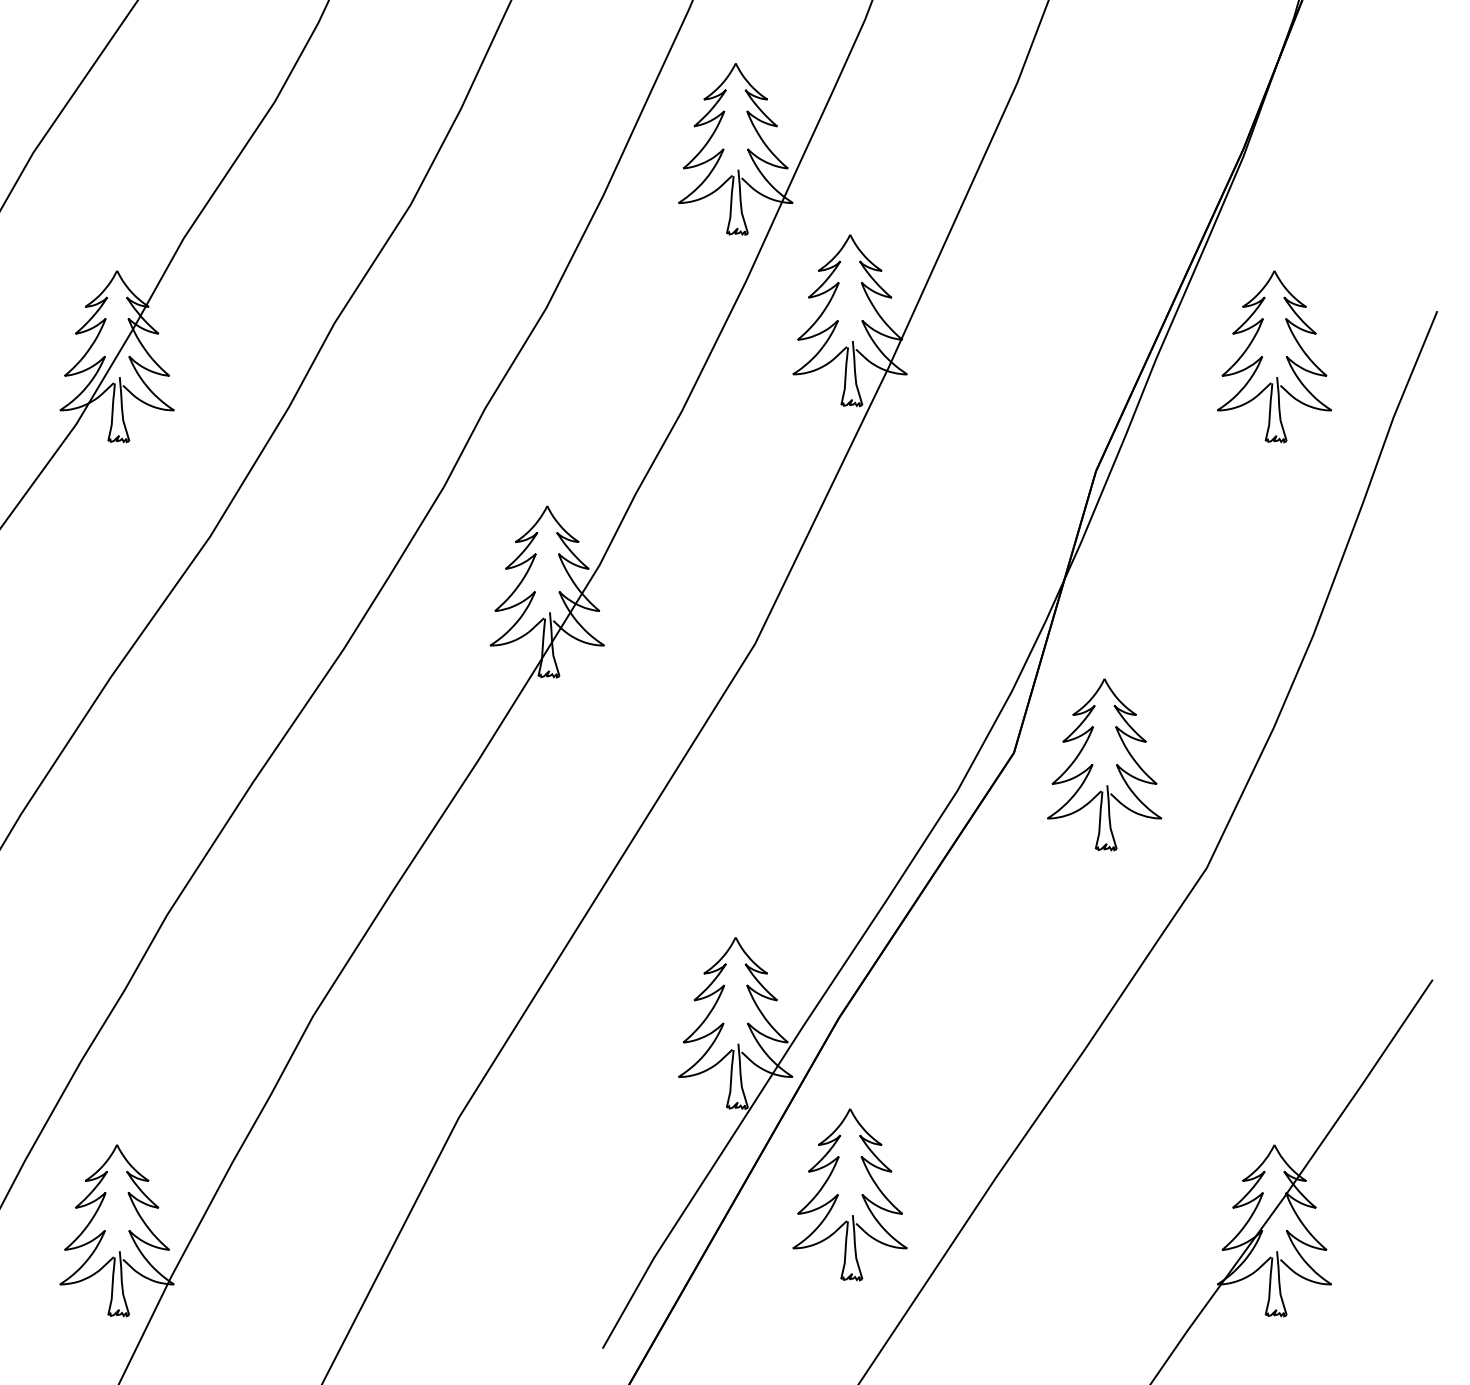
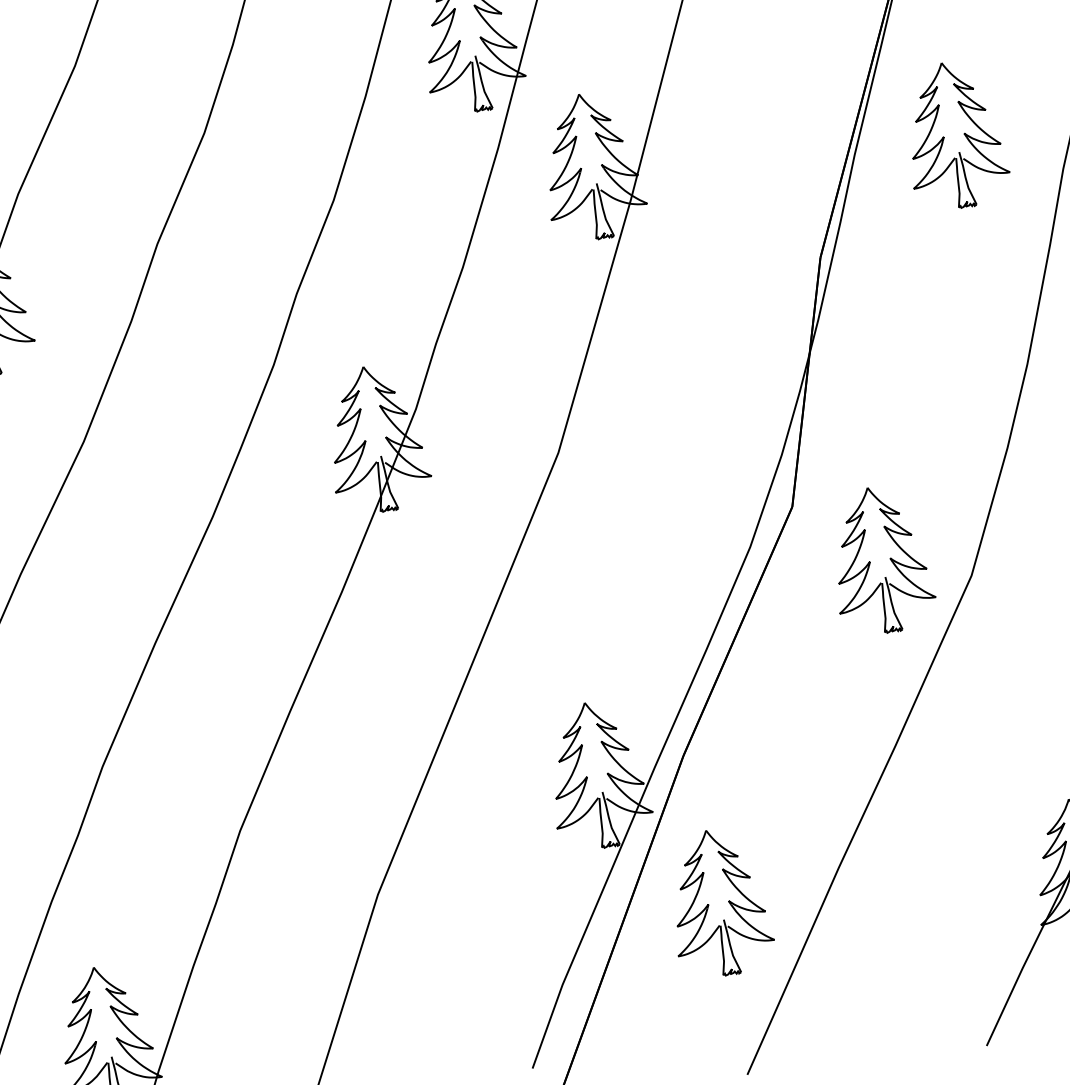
part: (1104, 764) -> (880, 559), moved

